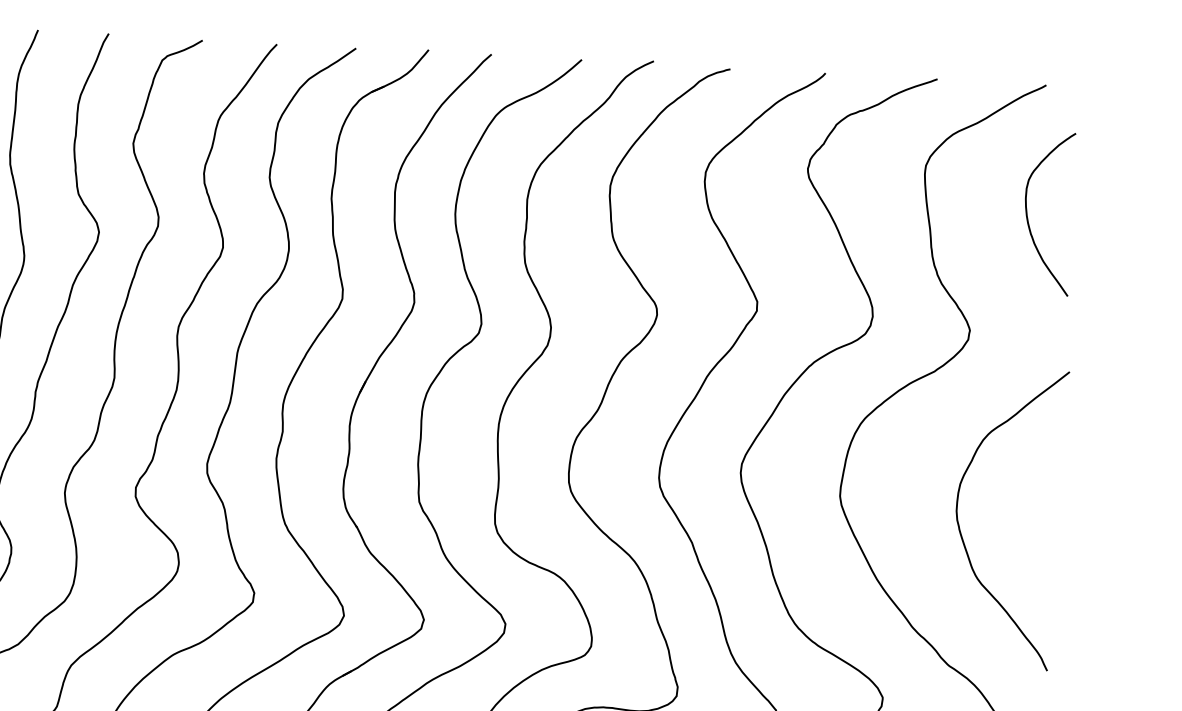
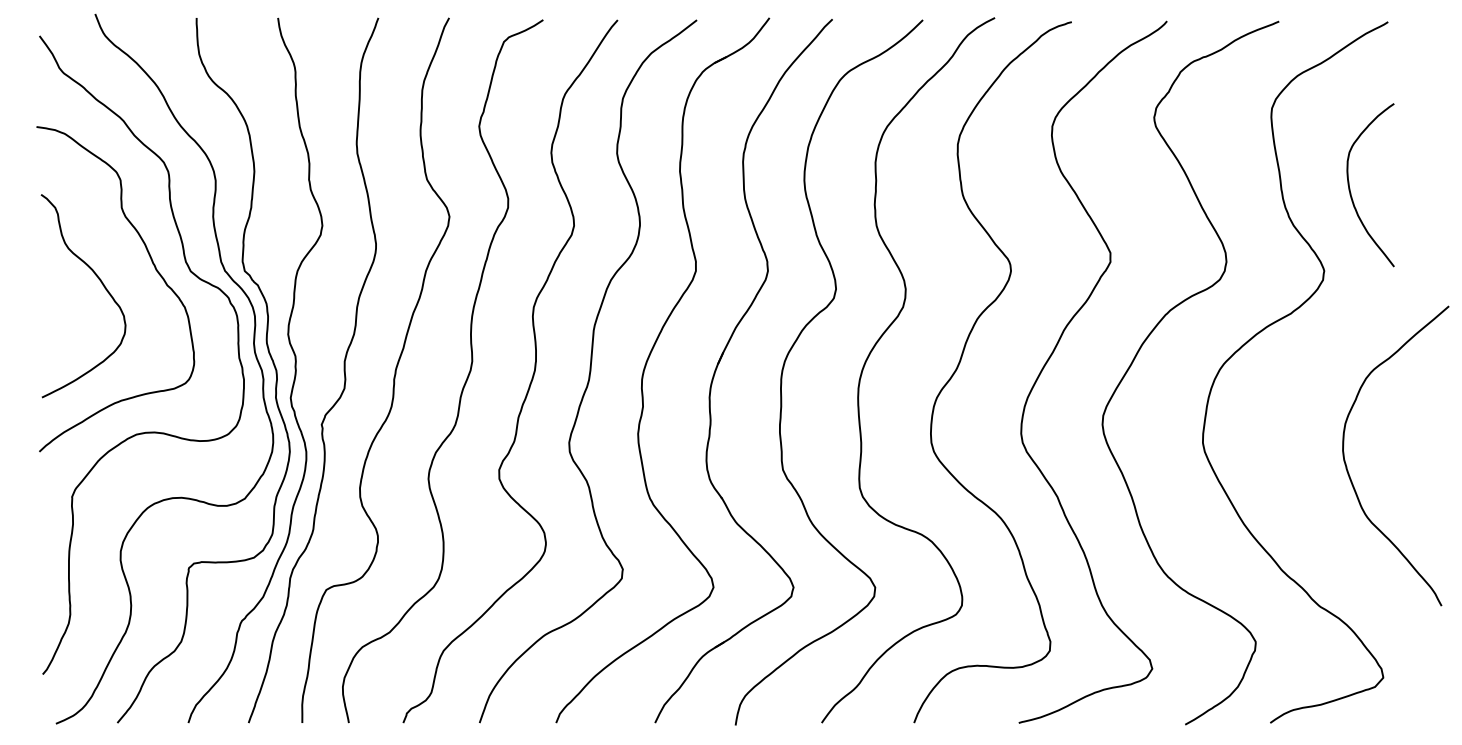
curve: (1028, 215) -> (1350, 188), moved
curve: (960, 526) -> (1347, 466), moved

